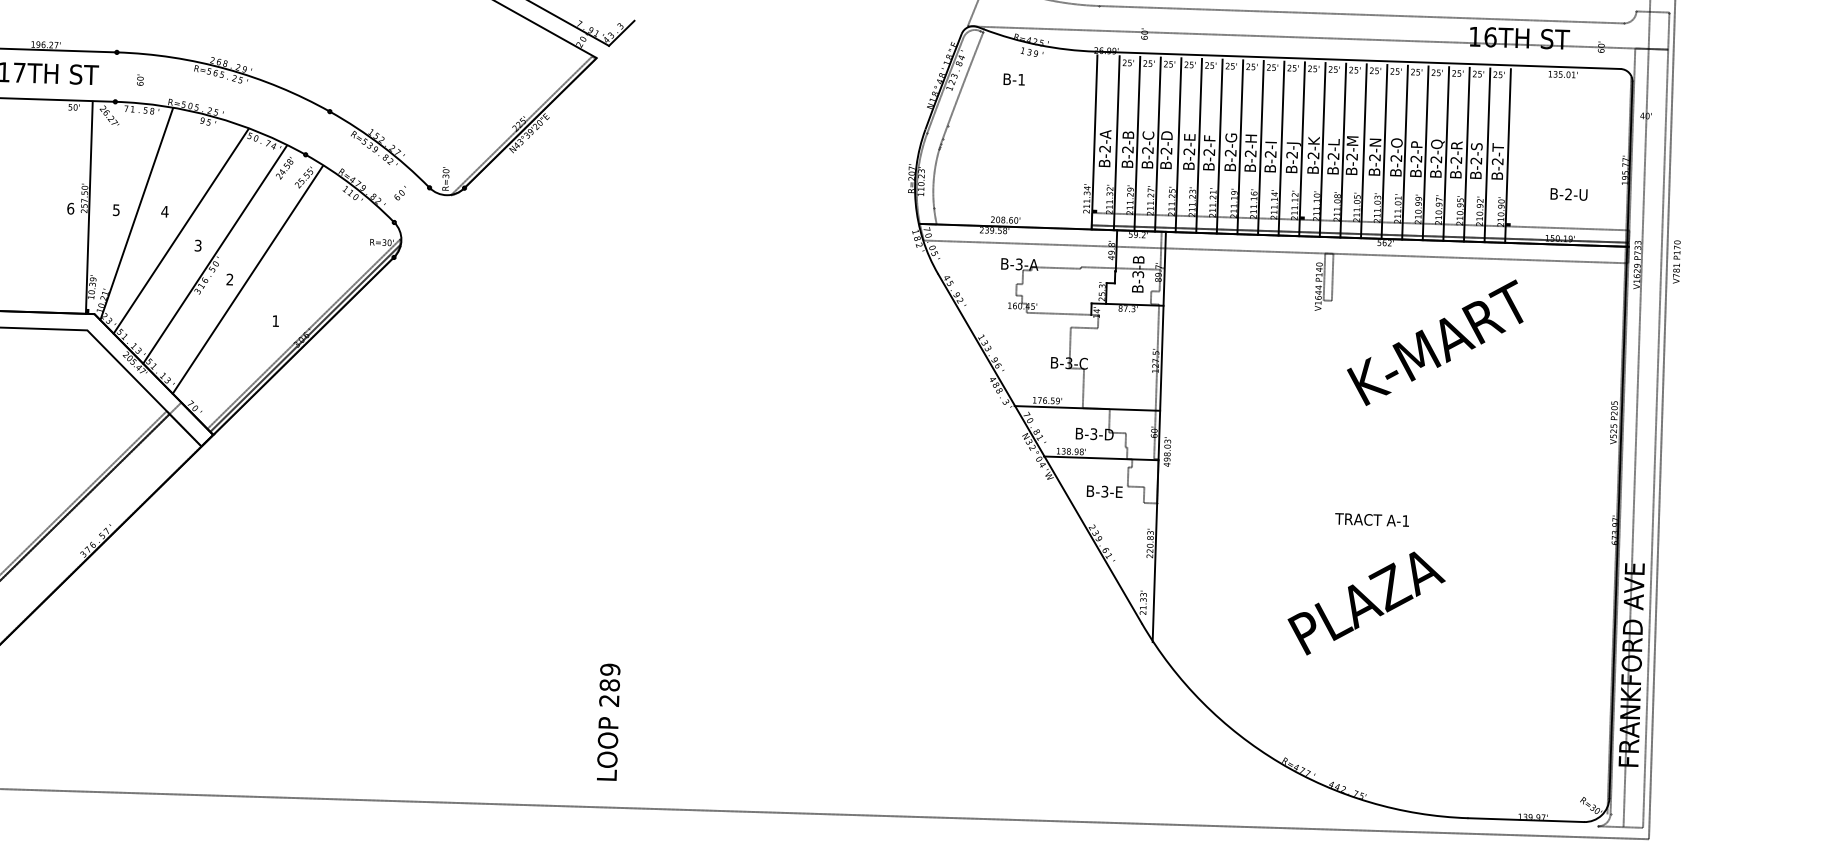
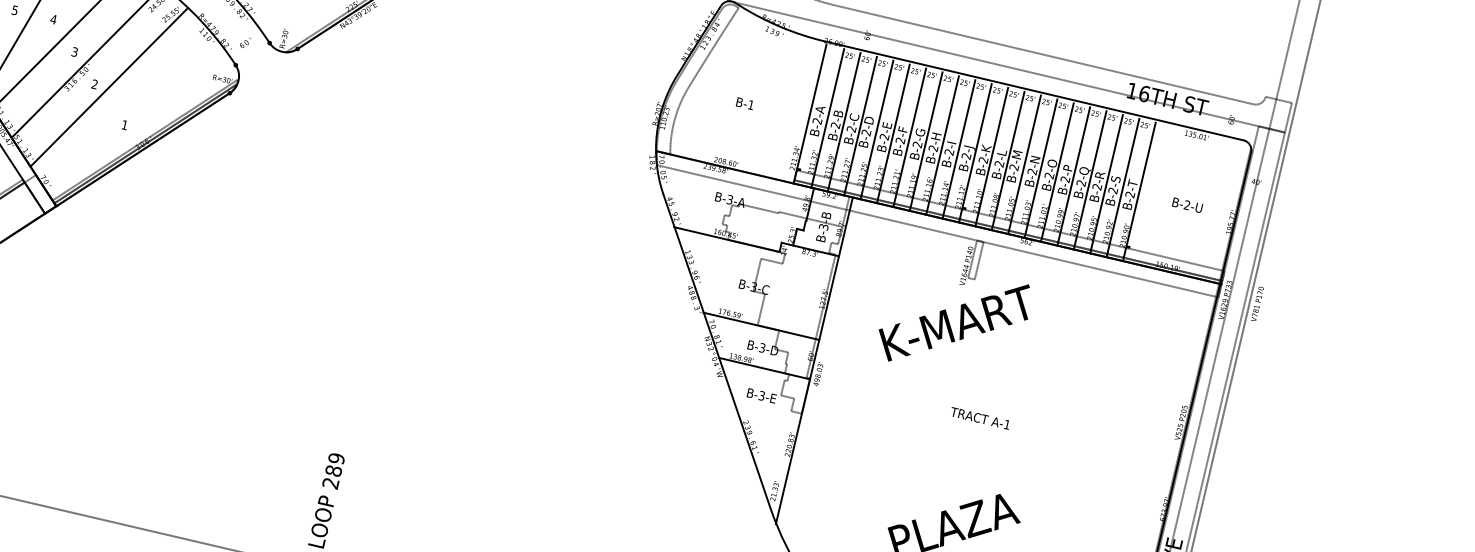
text: (1013, 79) -> (744, 103), moved
text: (1568, 194) -> (1187, 205), moved
line: (1025, 312) -> (727, 239), added
text: (1435, 342) -> (954, 321), moved
text: (1371, 519) -> (979, 417), moved

